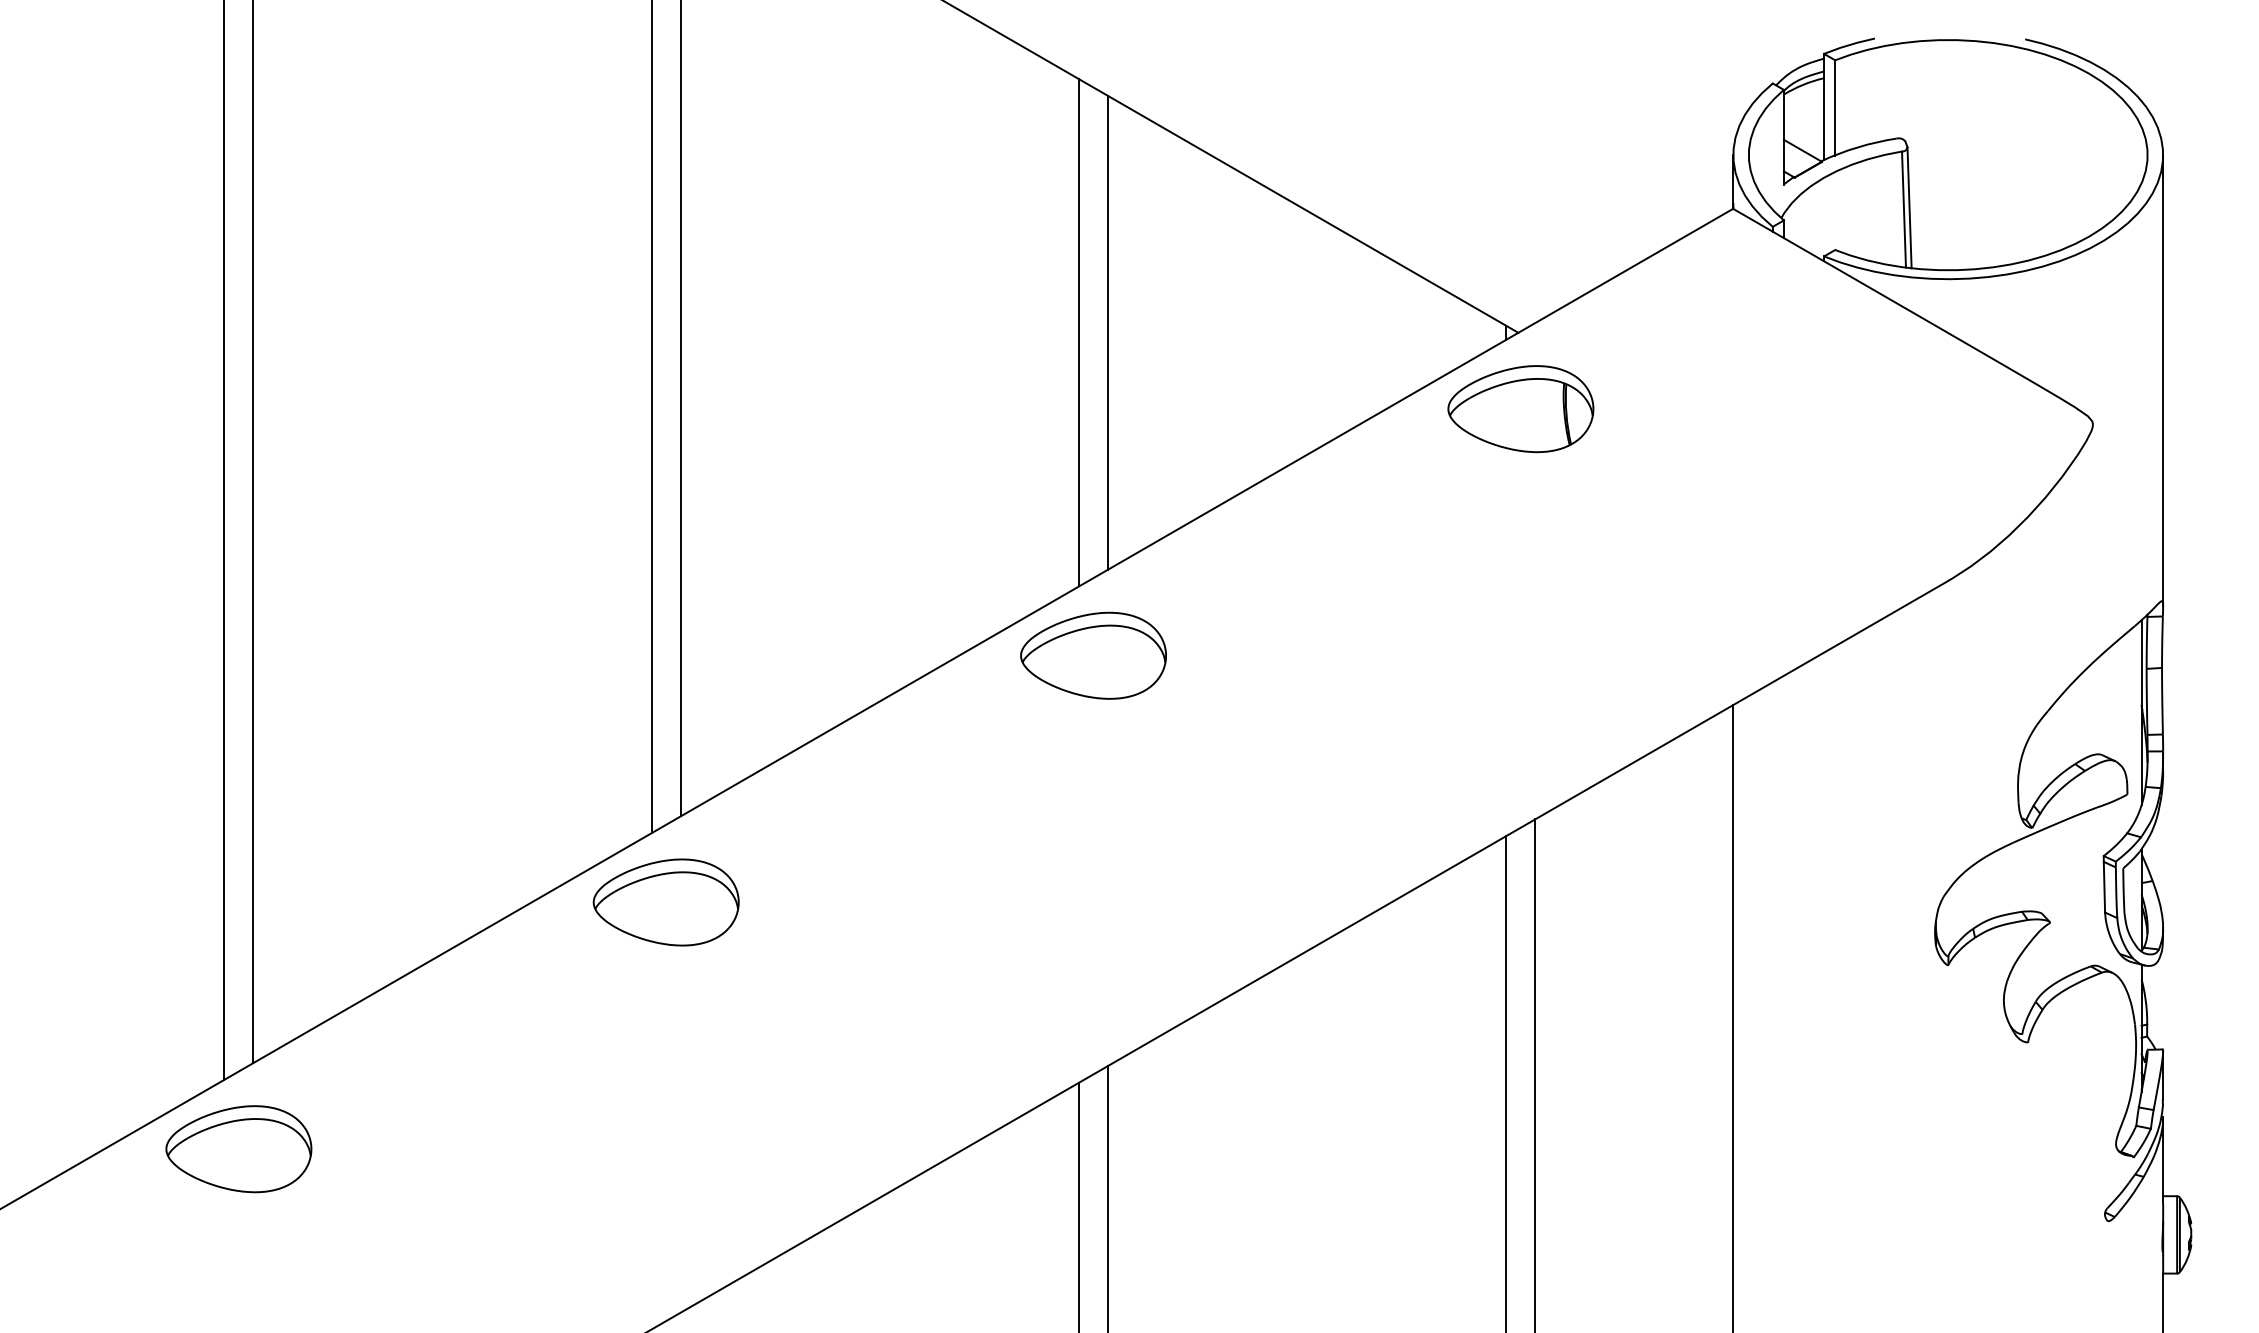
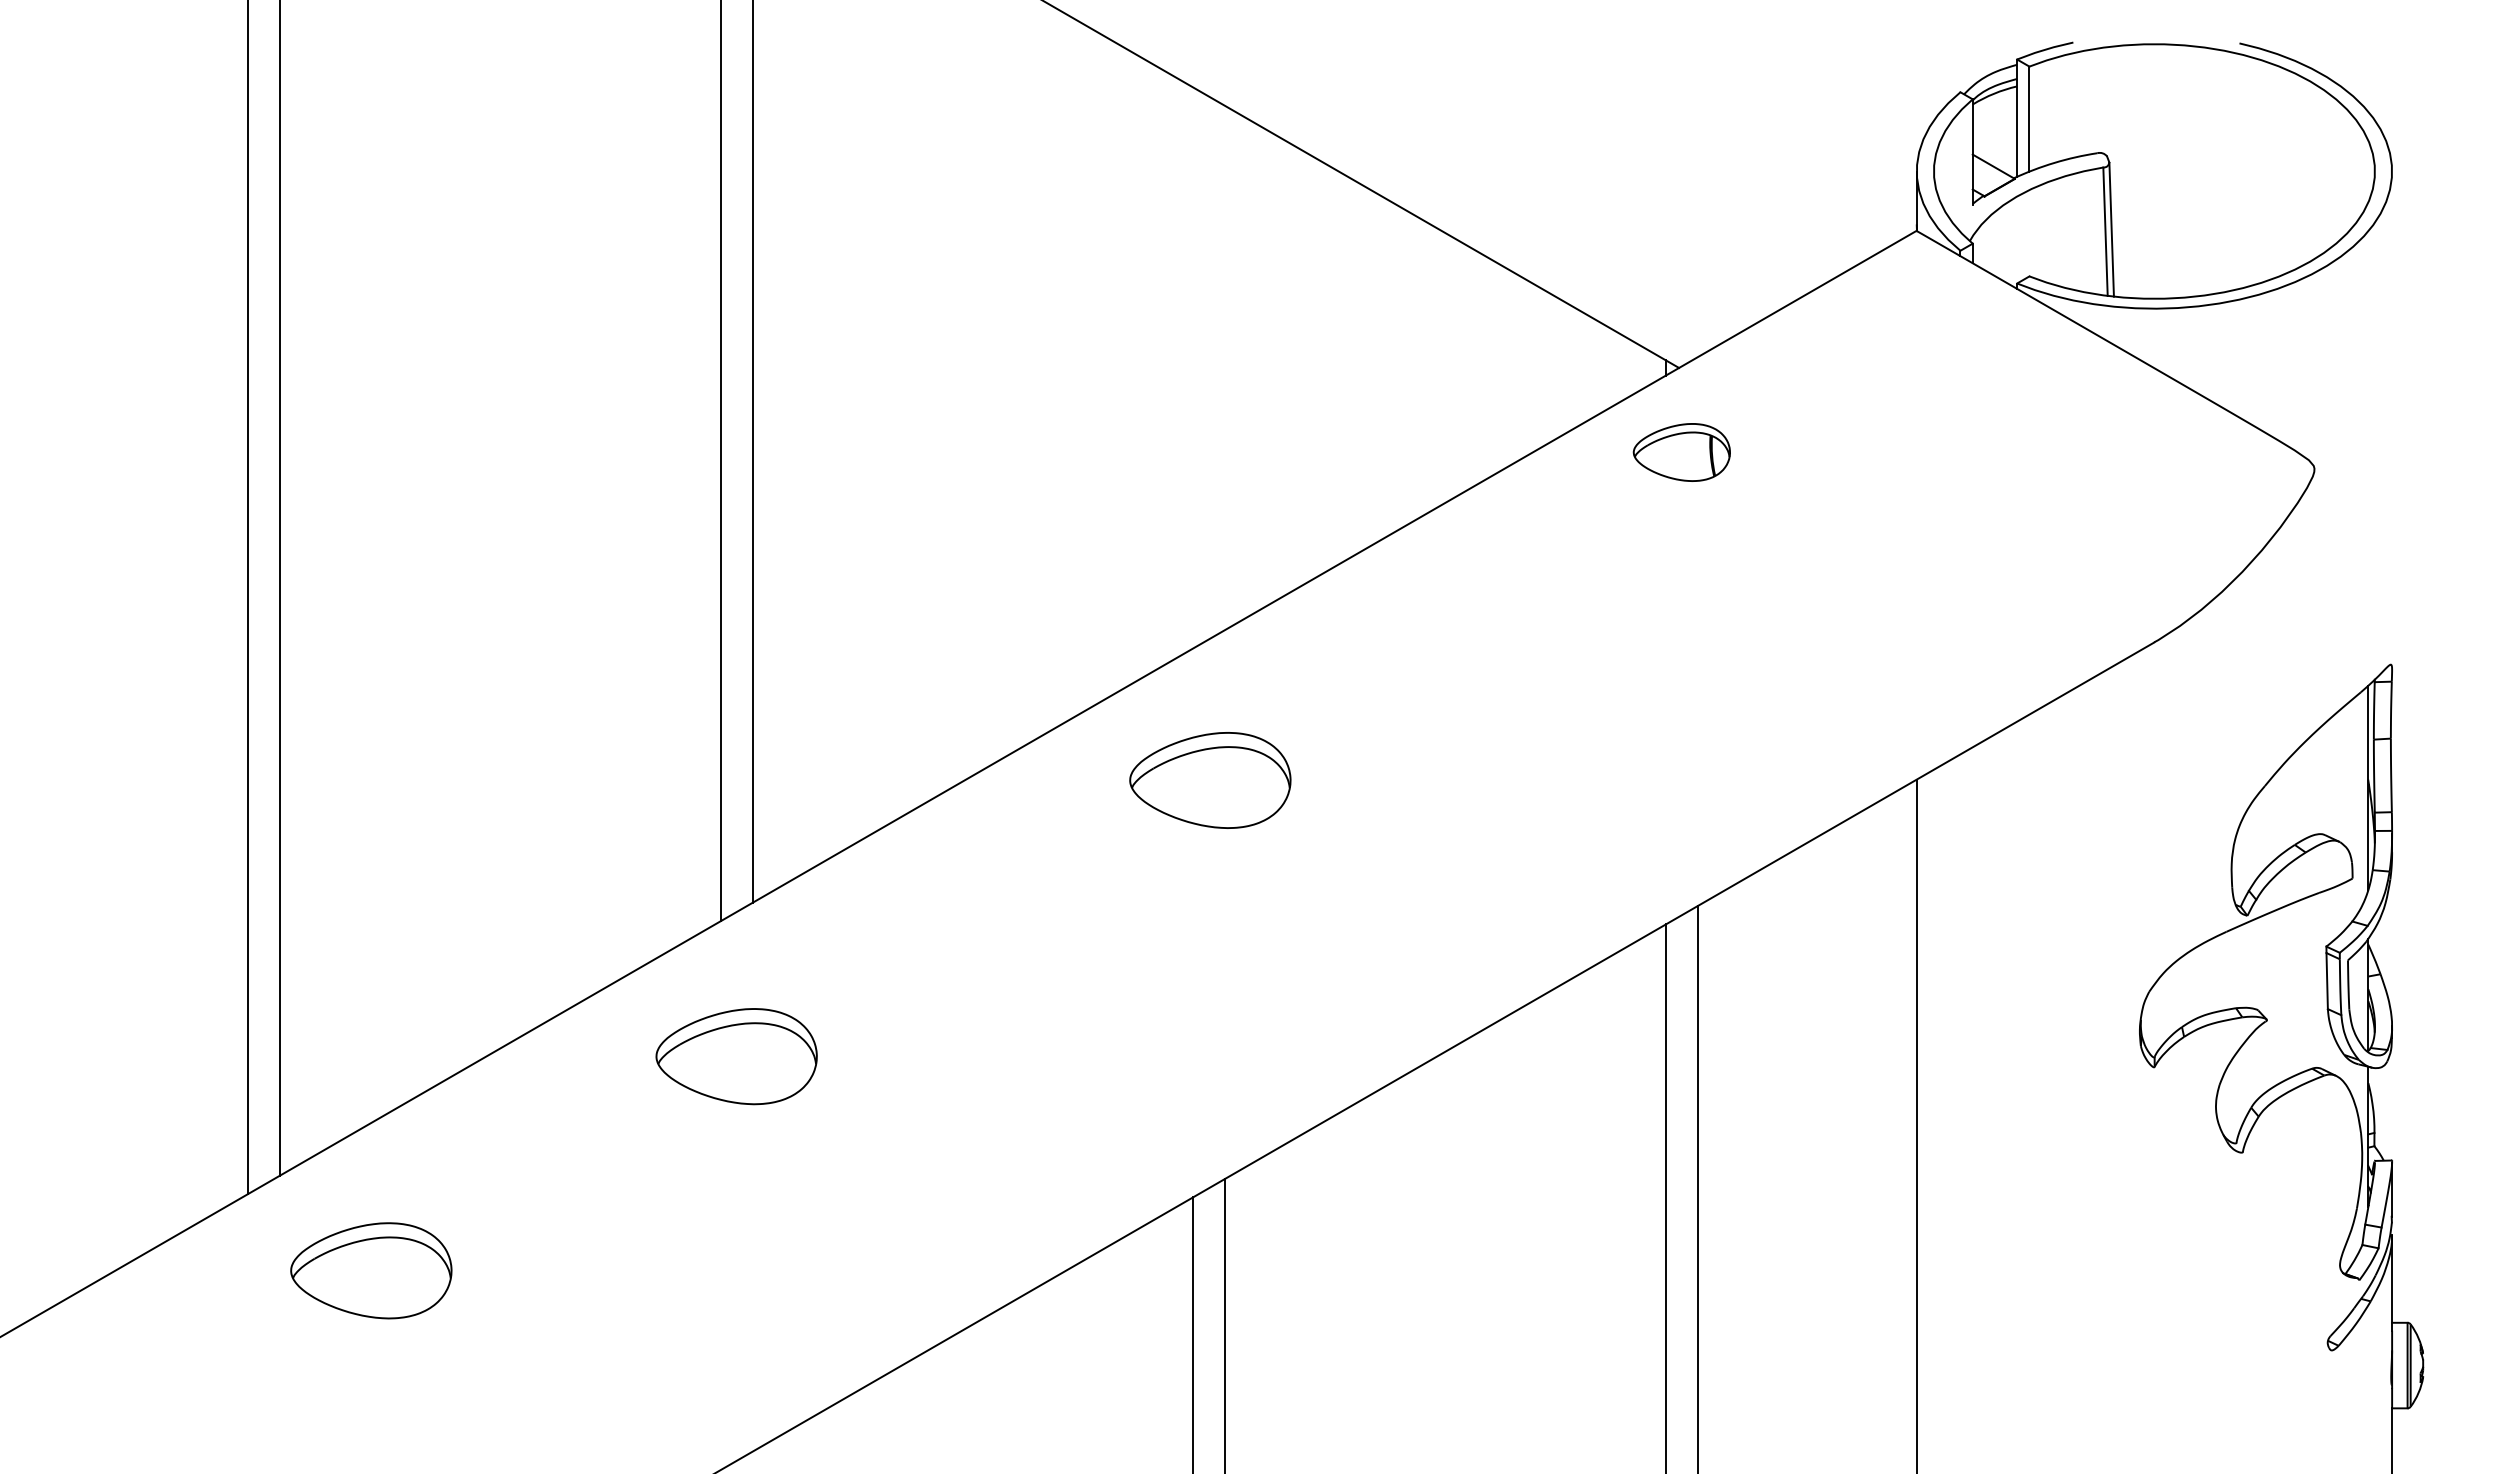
line: (1079, 332) -> (1193, 367), removed
line: (1108, 332) -> (1225, 367), removed
line: (2163, 380) -> (2392, 420), removed
part: (1520, 409) -> (1681, 452), size x0.6
part: (1093, 655) -> (1210, 780), moved
part: (665, 902) -> (735, 1056), moved
part: (238, 1149) -> (370, 1271), moved

